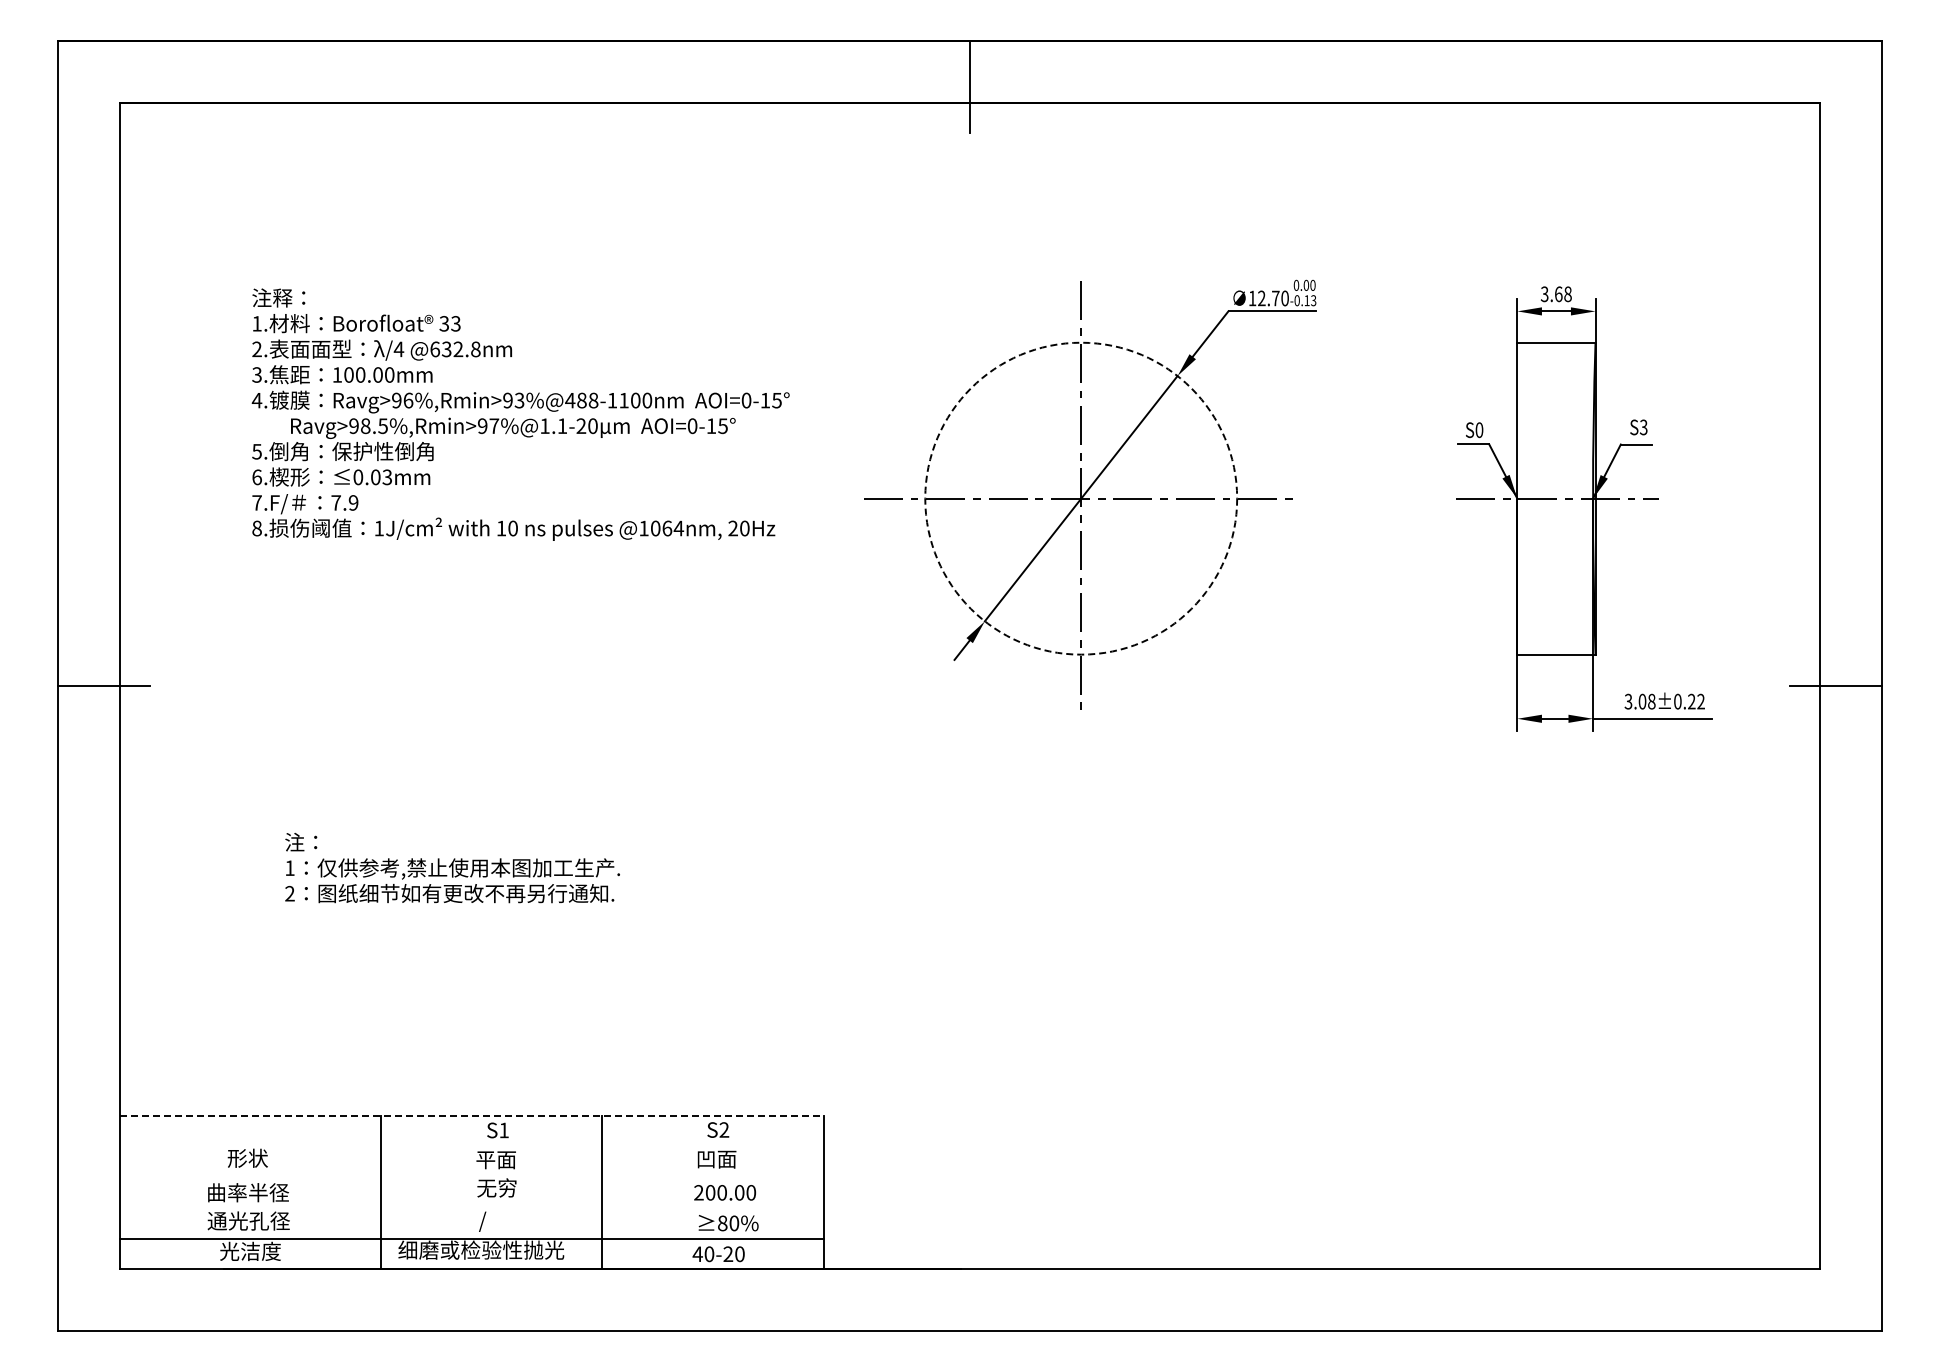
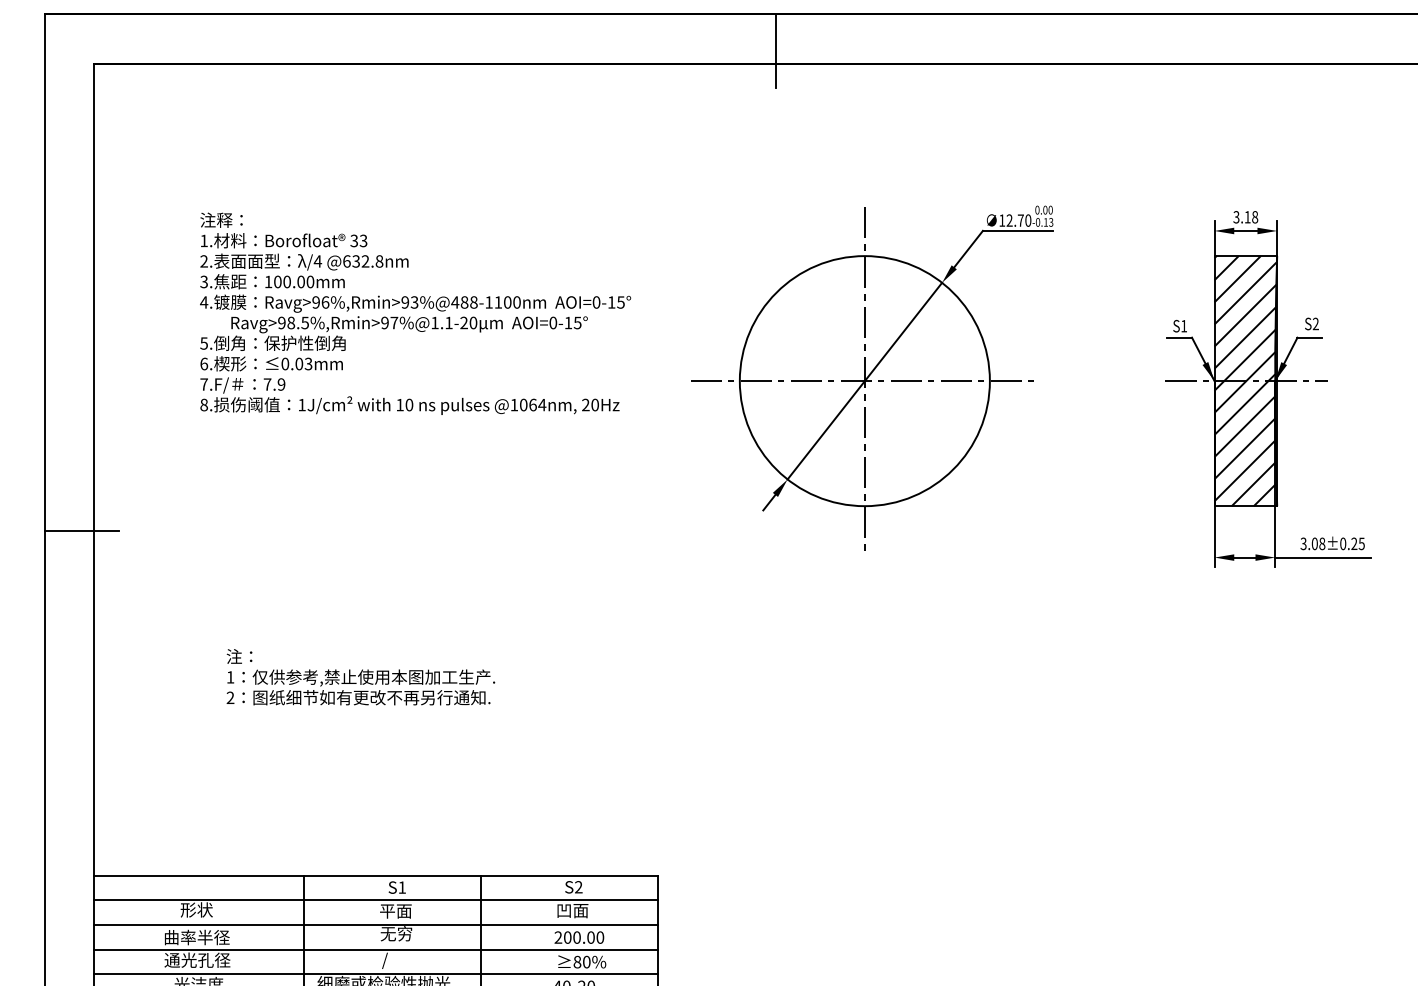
text: (1558, 294) -> (1247, 217), 3.68 -> 3.18
text: (1643, 427) -> (1315, 324), S3 -> S2
text: (1479, 430) -> (1184, 326), S0 -> S1
circle: (1081, 498) -> (865, 380), dashed -> solid
hatch: (1556, 498) -> (1245, 380), added
text: (1700, 701) -> (1361, 543), 3.08±0.22 -> 3.08±0.25
line: (471, 1115) -> (376, 875), dashed -> solid
line: (471, 1146) -> (376, 900), added
line: (471, 1177) -> (376, 925), added
line: (471, 1207) -> (376, 949), added

